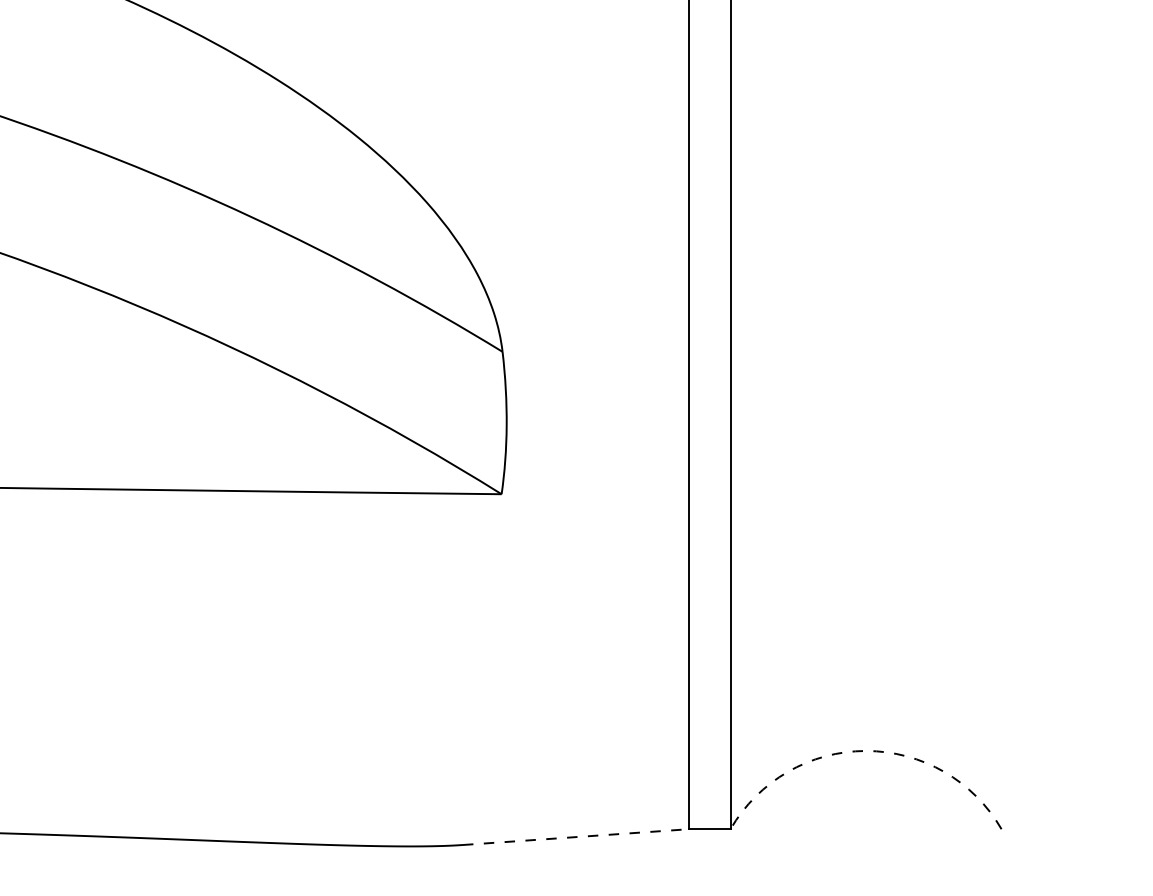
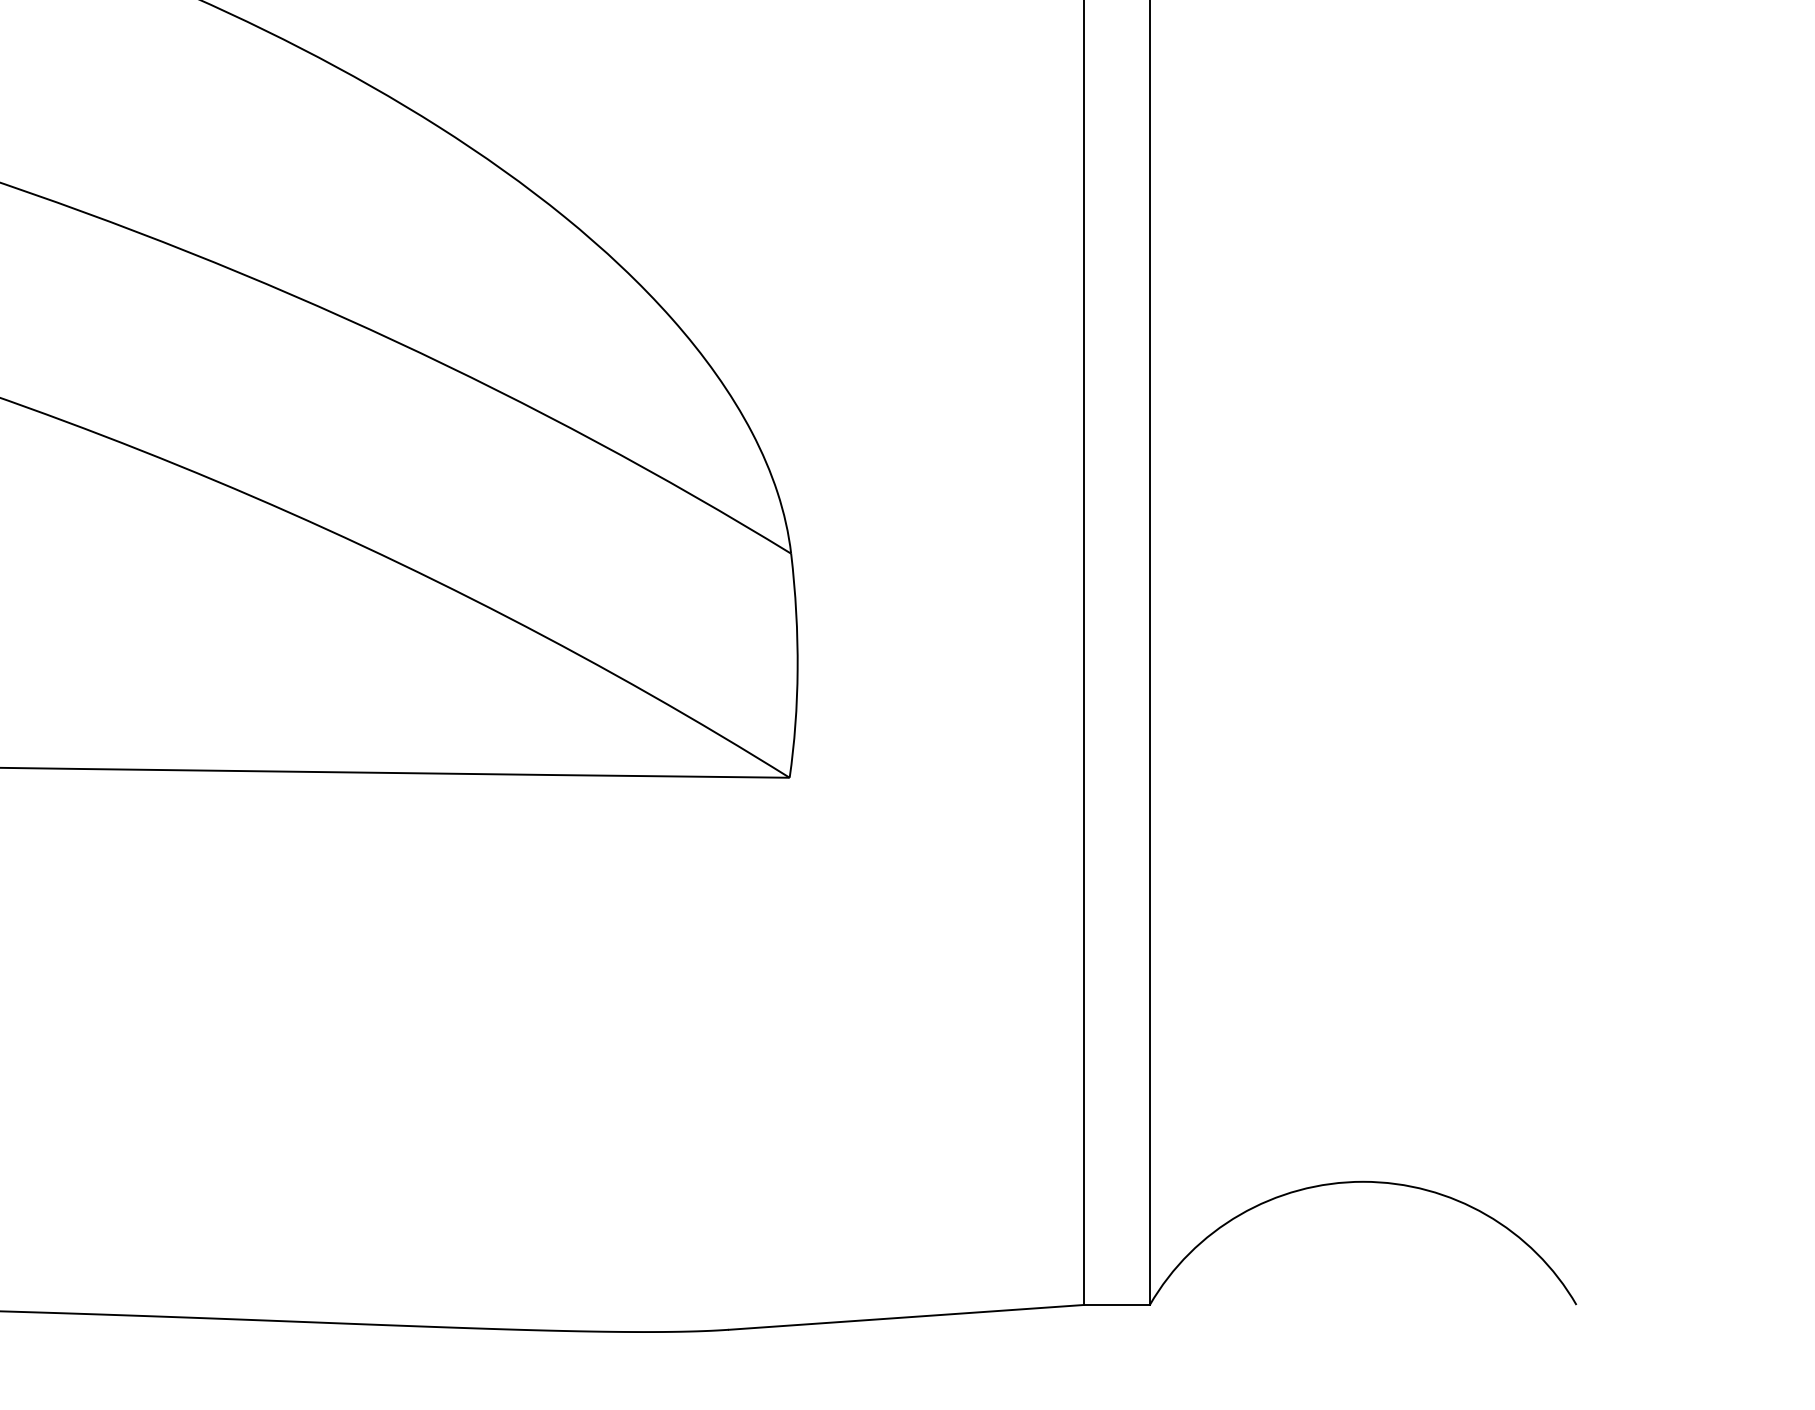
arc: (866, 750) -> (1363, 1181), dashed -> solid
line: (576, 837) -> (907, 1317), dashed -> solid

